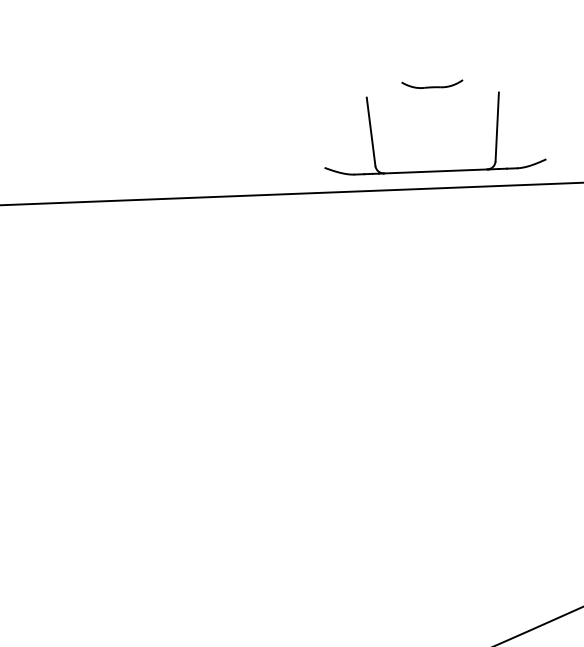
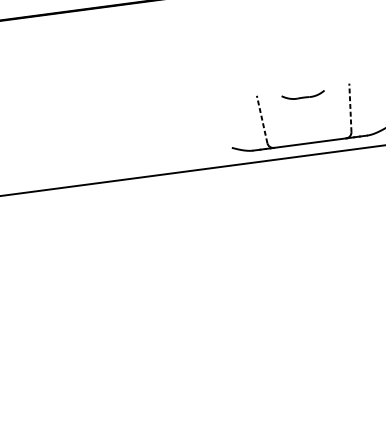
part: (432, 83) -> (303, 94), moved
line: (497, 126) -> (350, 107), solid -> dashed
line: (371, 131) -> (262, 119), solid -> dashed

